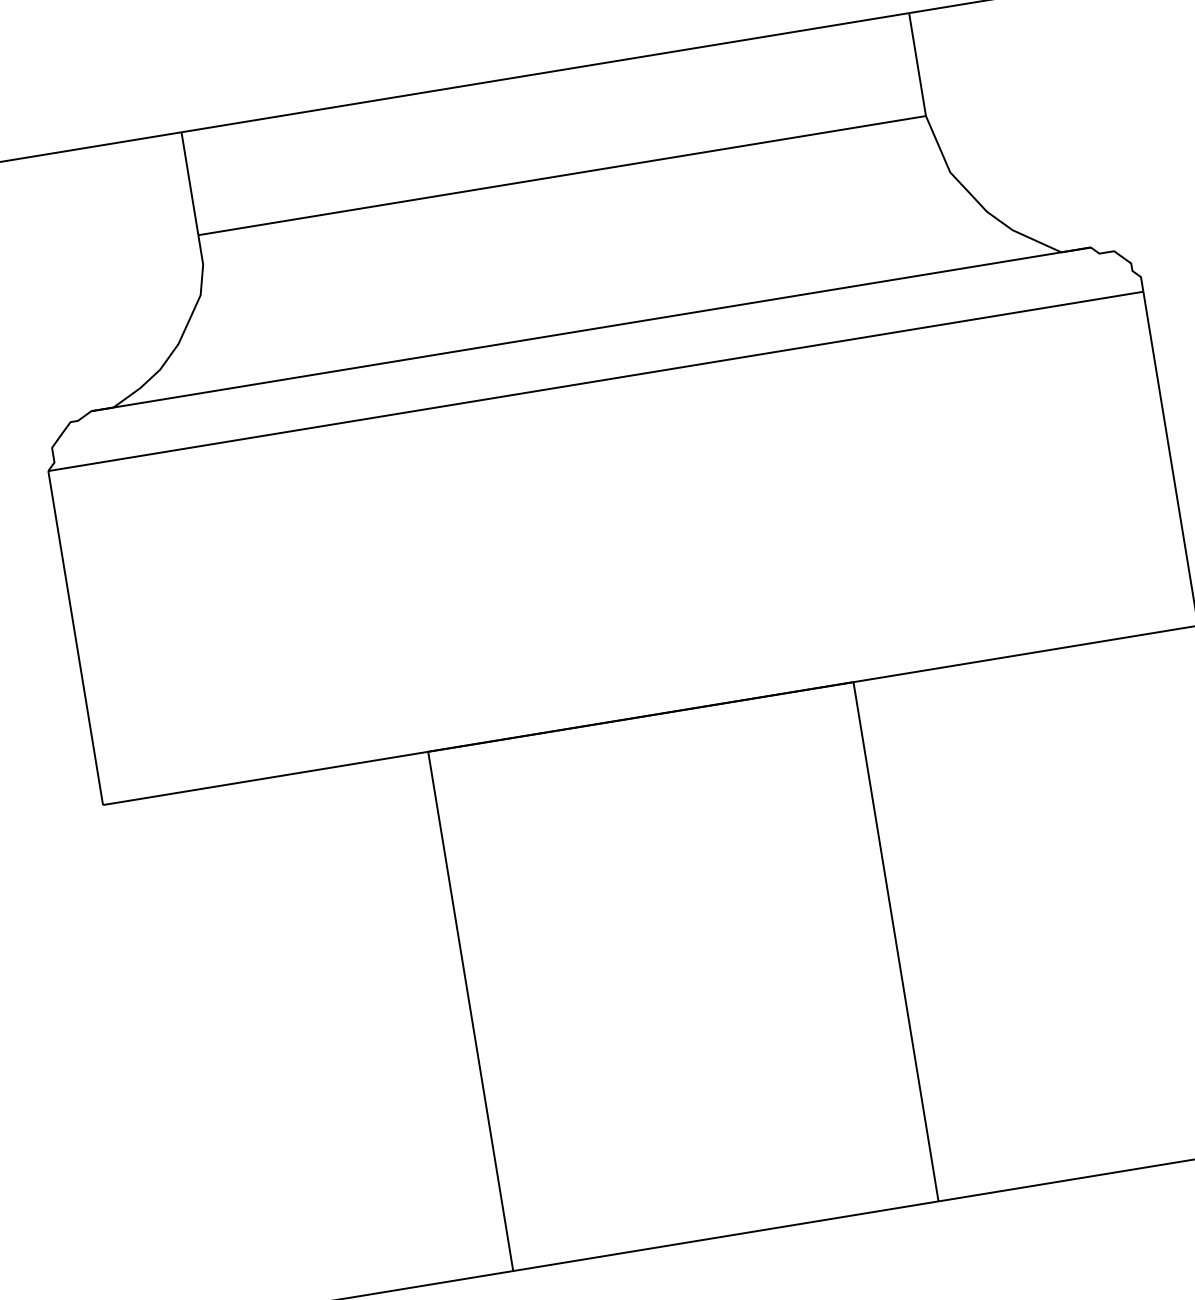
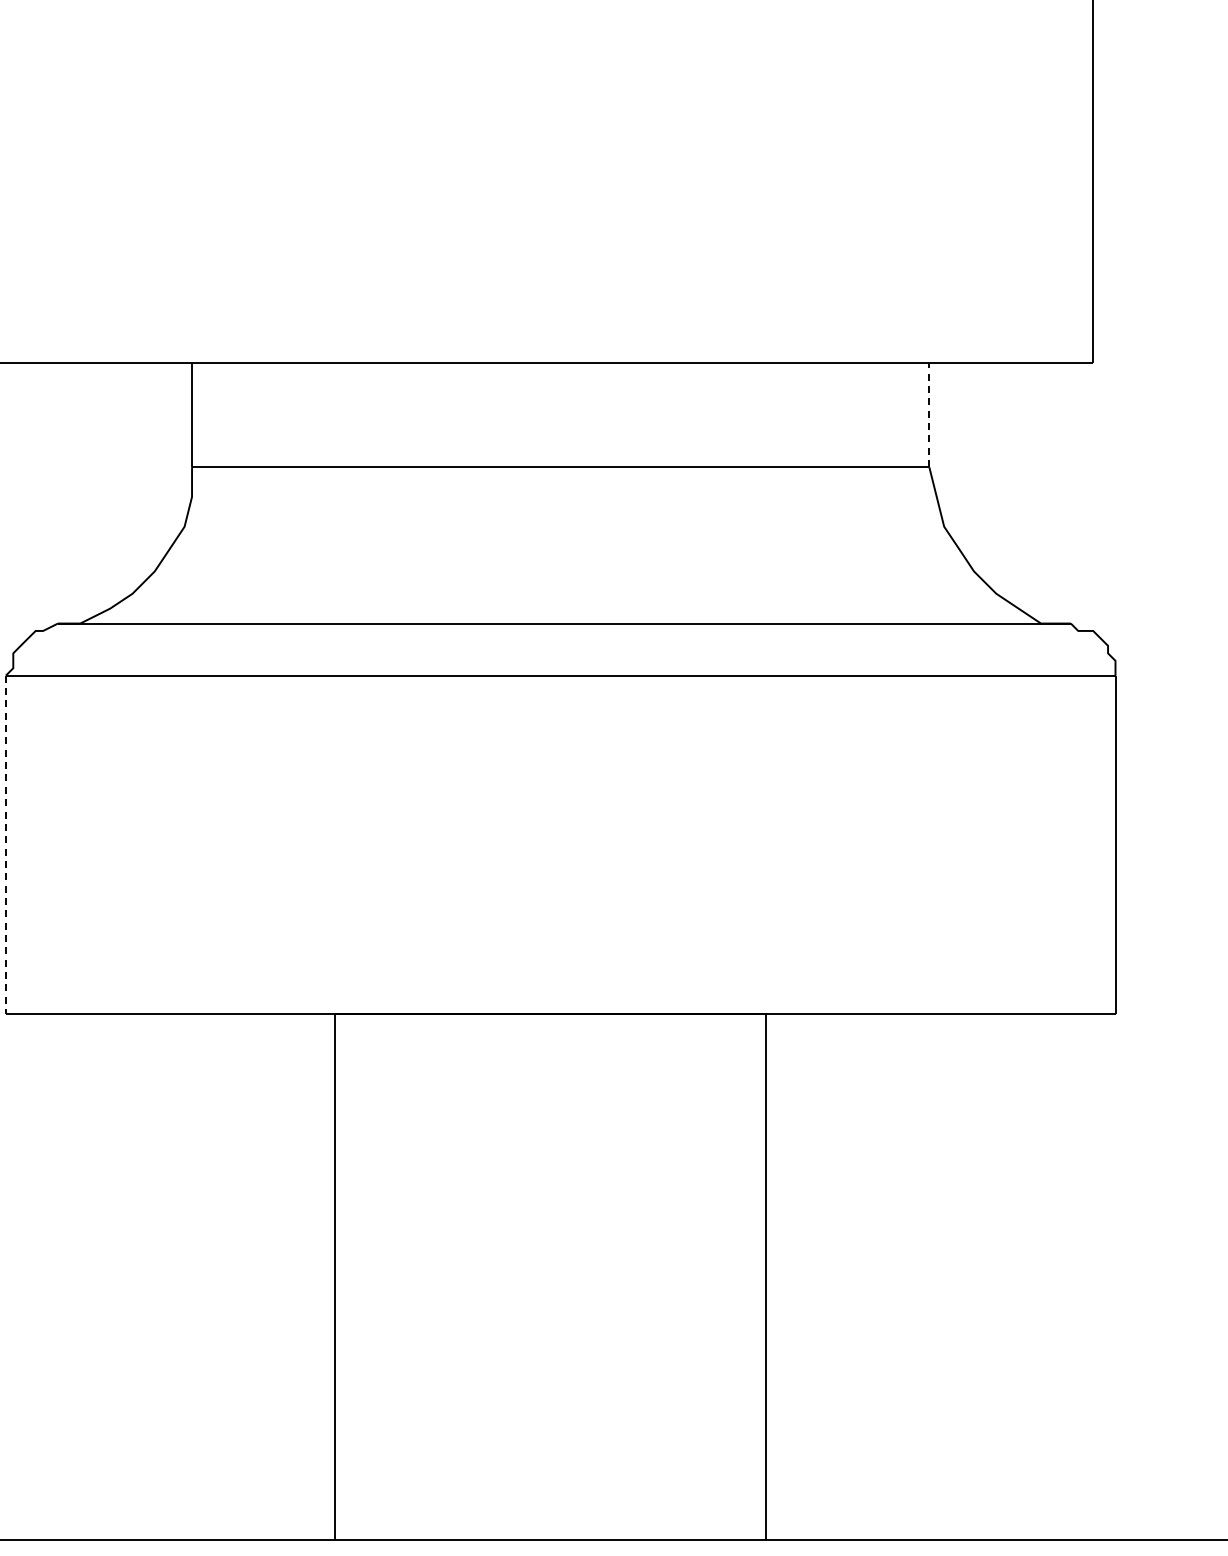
line: (917, 64) -> (929, 414), solid -> dashed
line: (75, 638) -> (5, 845), solid -> dashed

